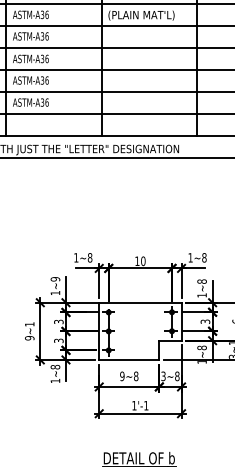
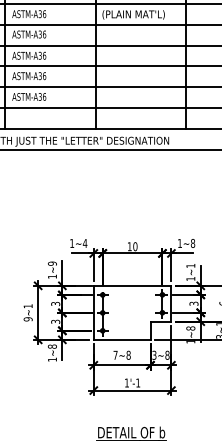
text: (89, 257) -> (84, 243), 1~8 -> 1~4
text: (201, 281) -> (190, 265), 1~8 -> 1~1
text: (122, 376) -> (115, 355), 9~8 -> 7~8

